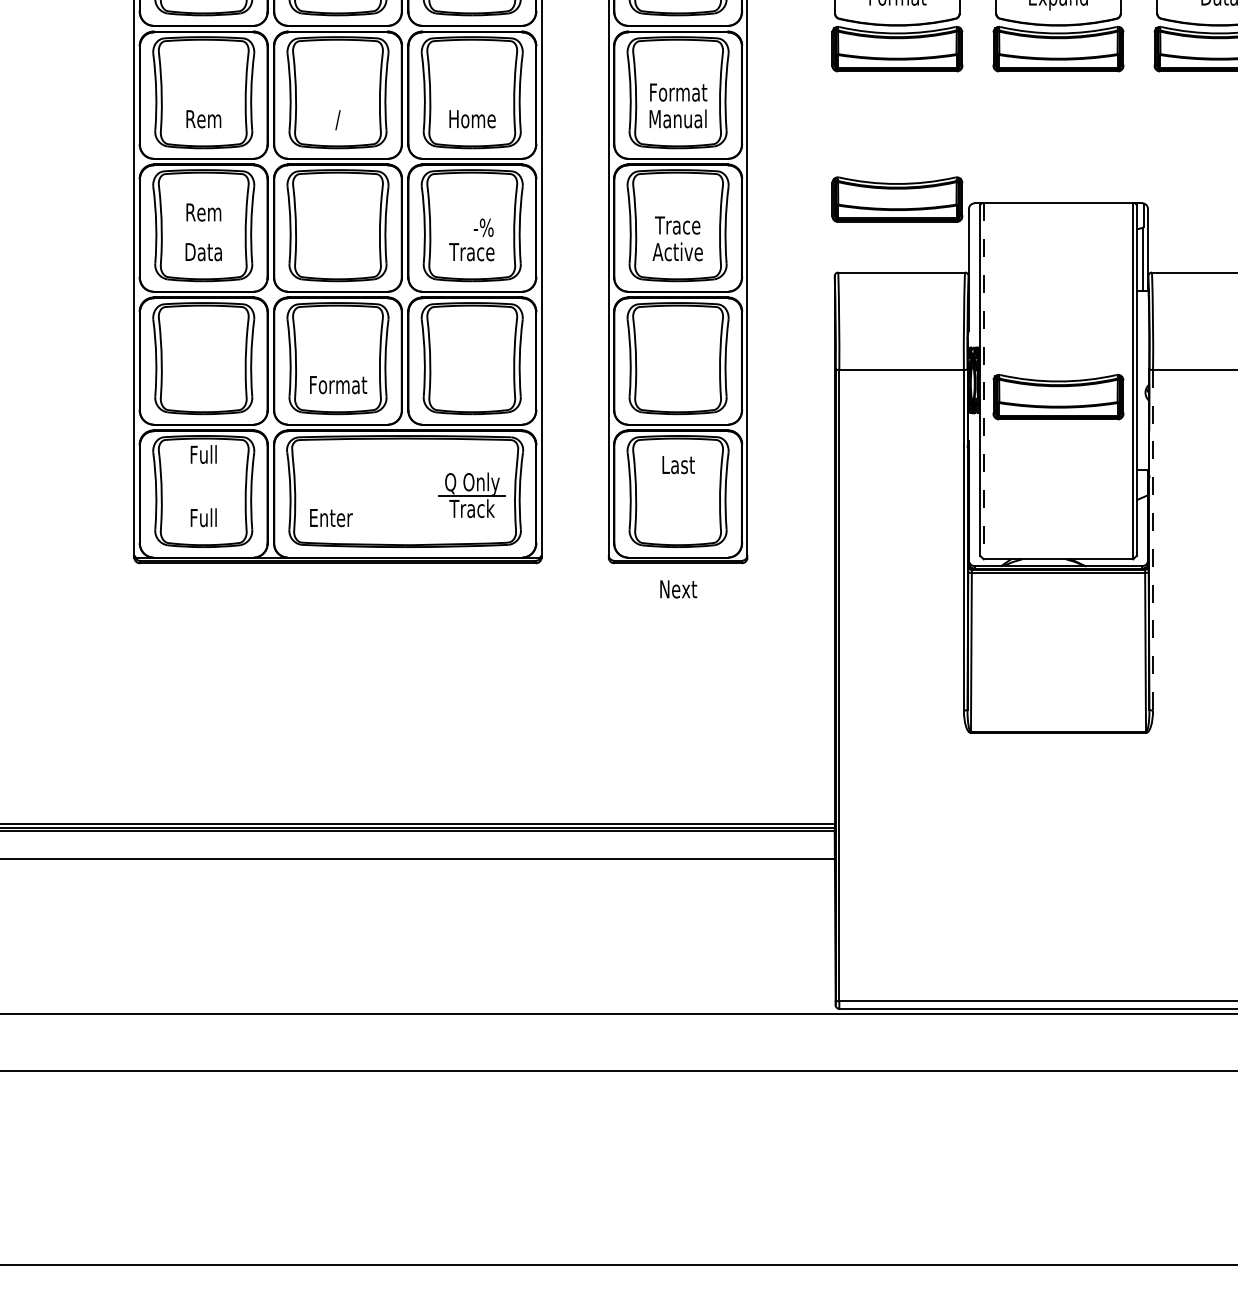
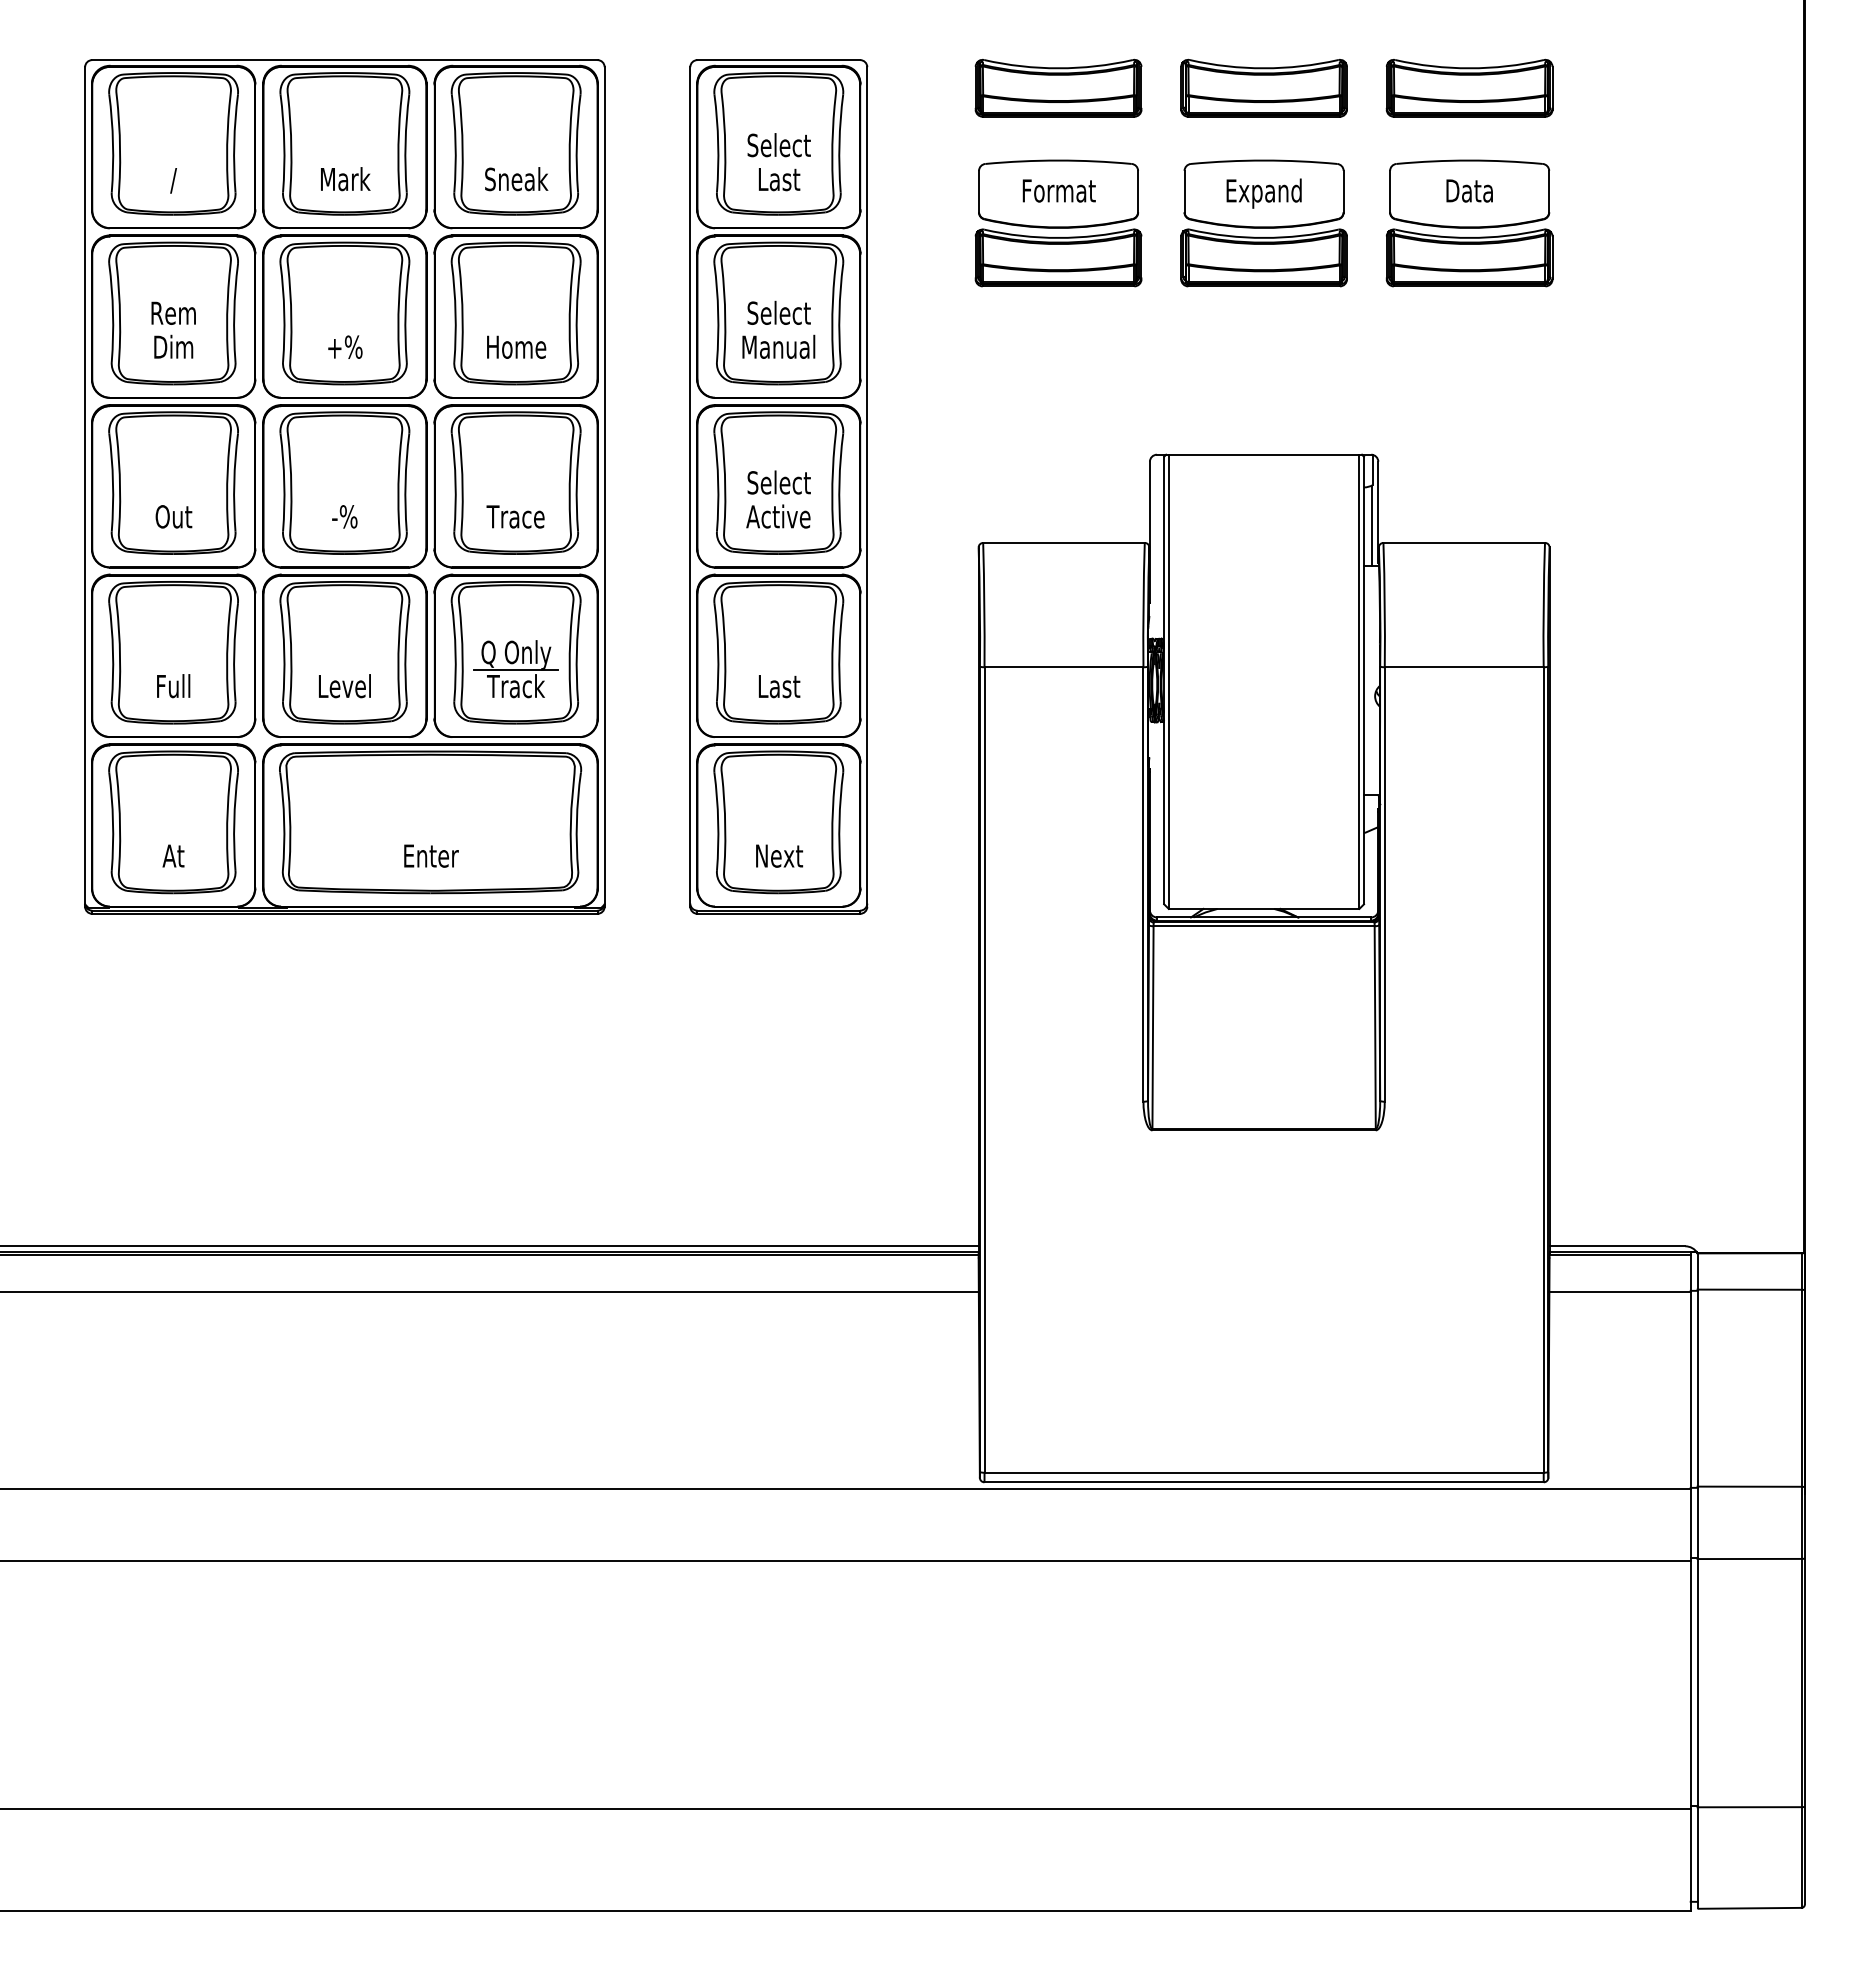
text: (678, 91) -> (779, 312), Format -> Select
text: (203, 118) -> (173, 346), Rem -> Dim
text: (338, 120) -> (345, 348), / -> +%
part: (897, 199) -> (1058, 449), removed
text: (203, 211) -> (173, 312), moved
text: (677, 225) -> (778, 482), Trace -> Select
text: (483, 227) -> (344, 516), moved
text: (203, 251) -> (173, 516), Data -> Out
line: (983, 381) -> (1168, 682), dashed -> solid
text: (338, 385) -> (345, 686), Format -> Level
part: (1058, 396) -> (1263, 701), removed
text: (203, 454) -> (173, 686), moved
text: (678, 465) -> (779, 686), moved
part: (471, 495) -> (515, 669), moved
text: (203, 517) -> (173, 855), Full -> At
text: (331, 517) -> (431, 855), moved
line: (1152, 540) -> (1384, 884), dashed -> solid
text: (678, 588) -> (779, 855), moved

